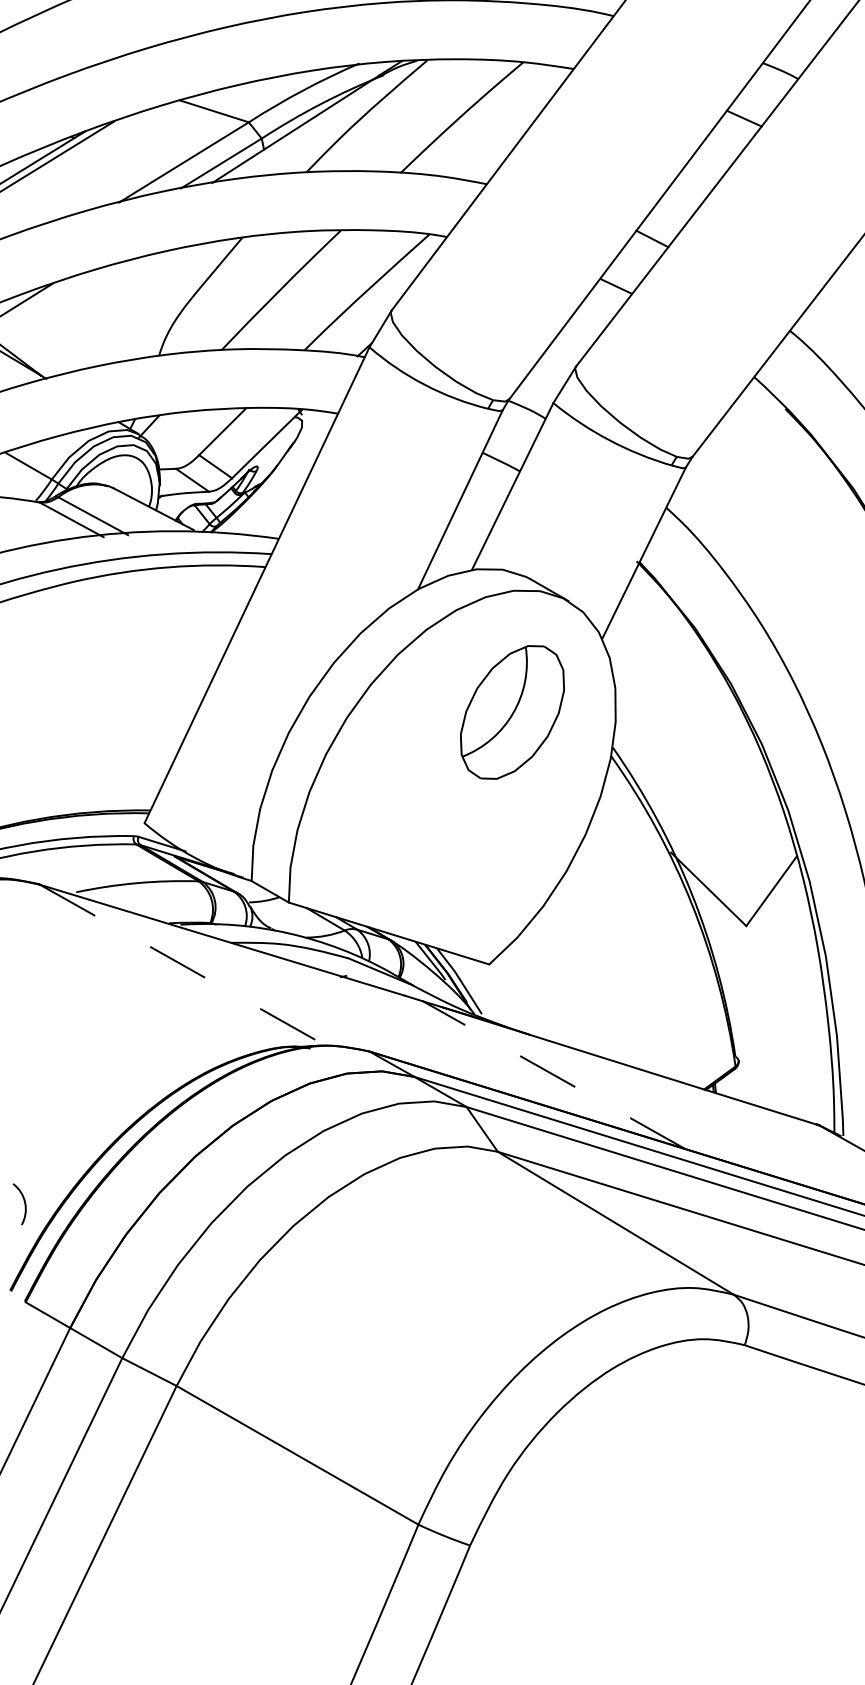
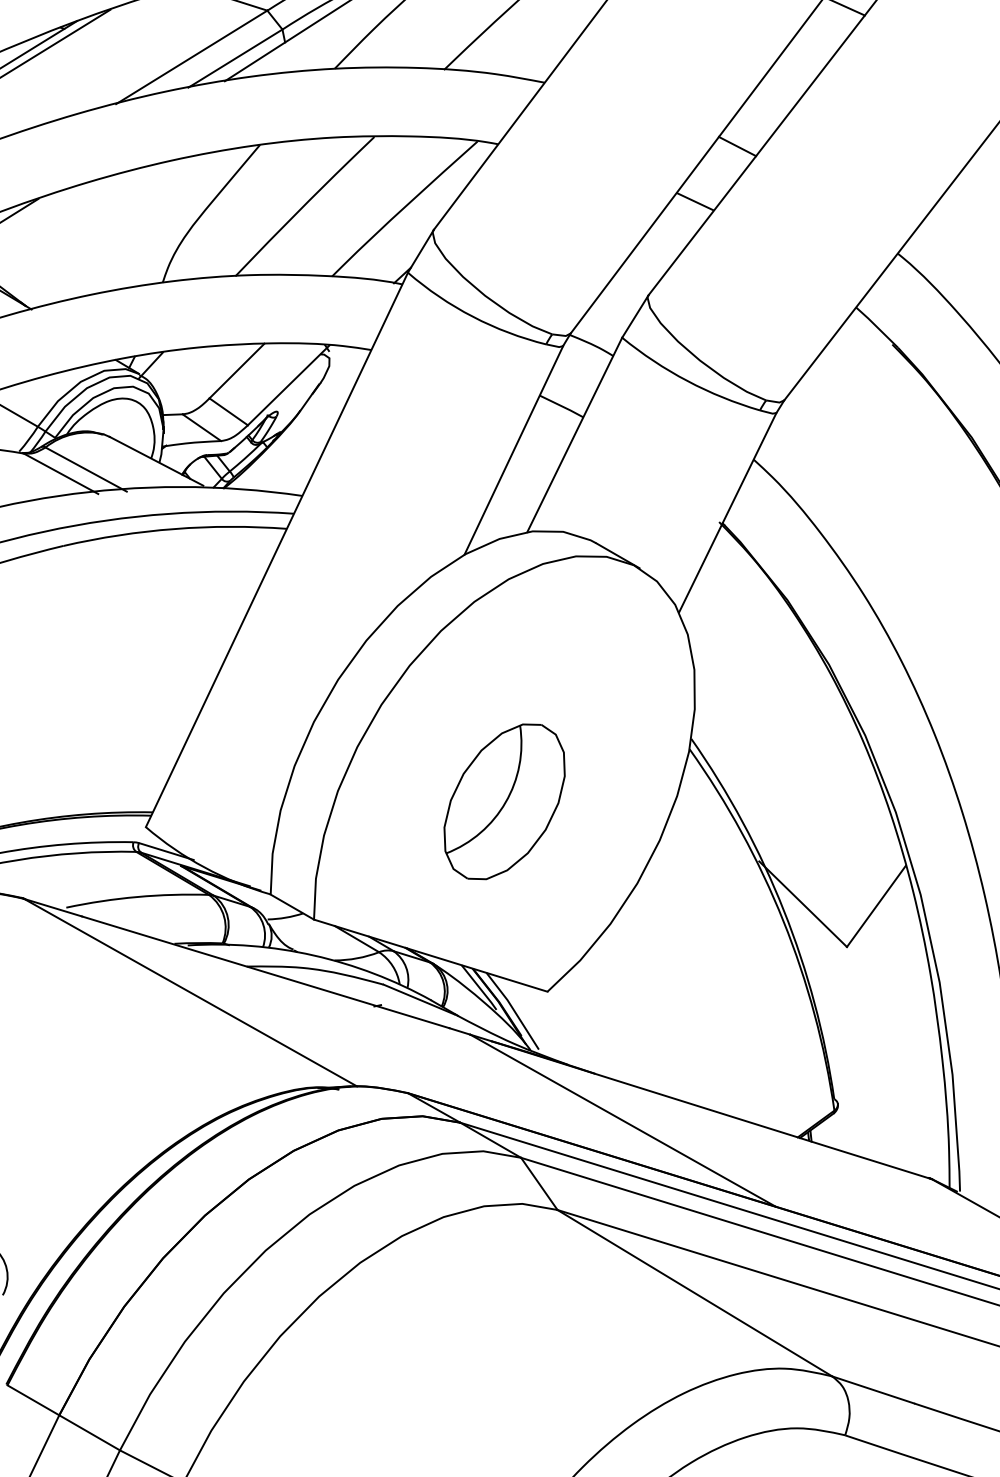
part: (512, 712) -> (504, 801), moved
line: (182, 965) -> (190, 992), dashed -> solid
line: (553, 1074) -> (622, 1119), dashed -> solid

